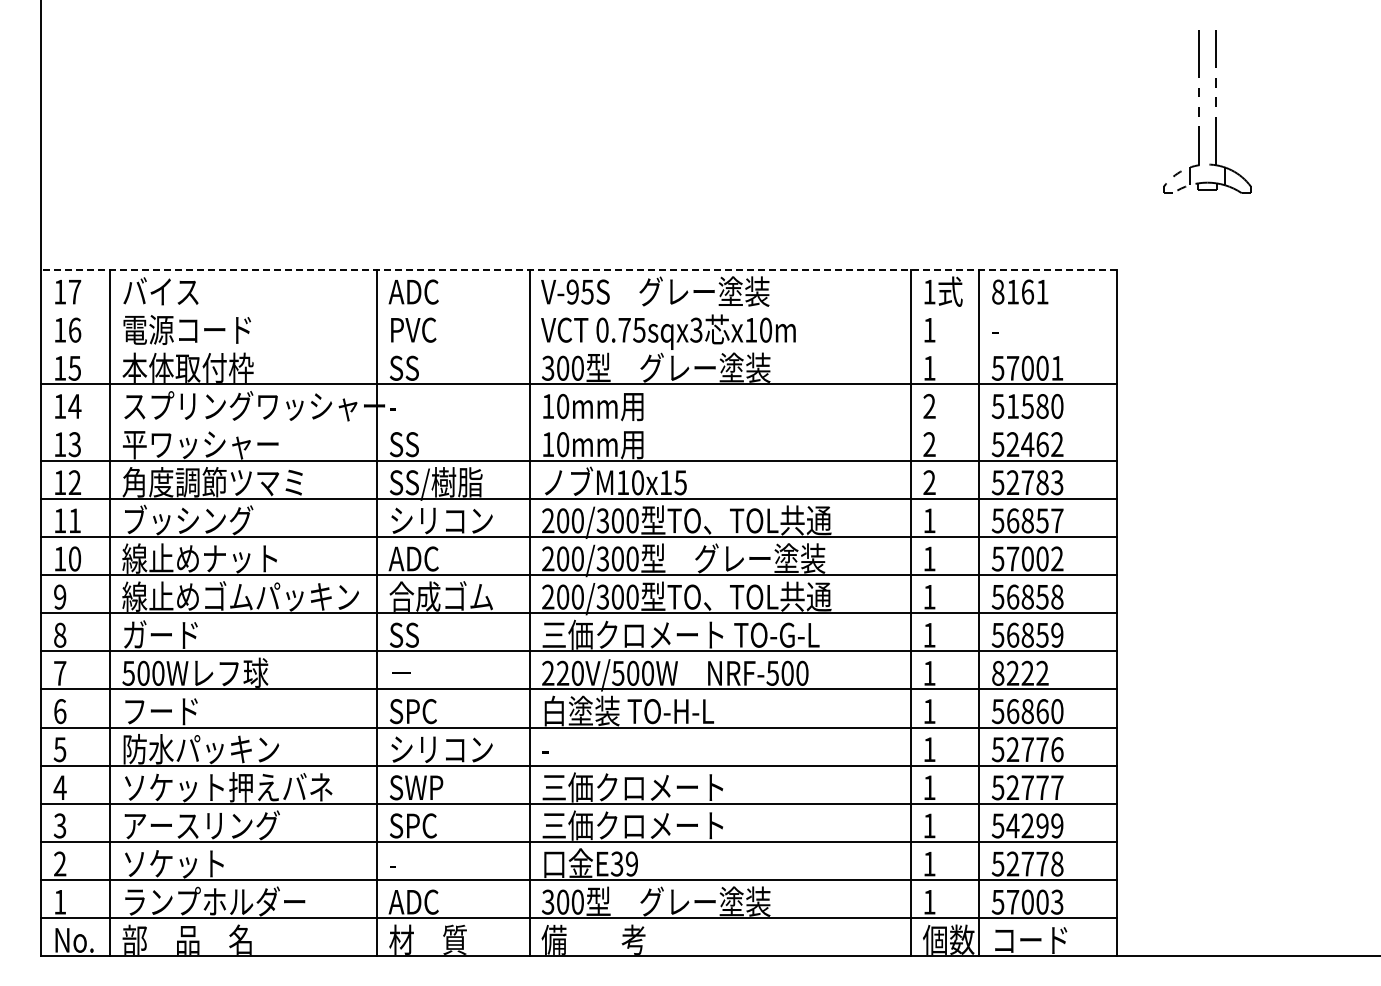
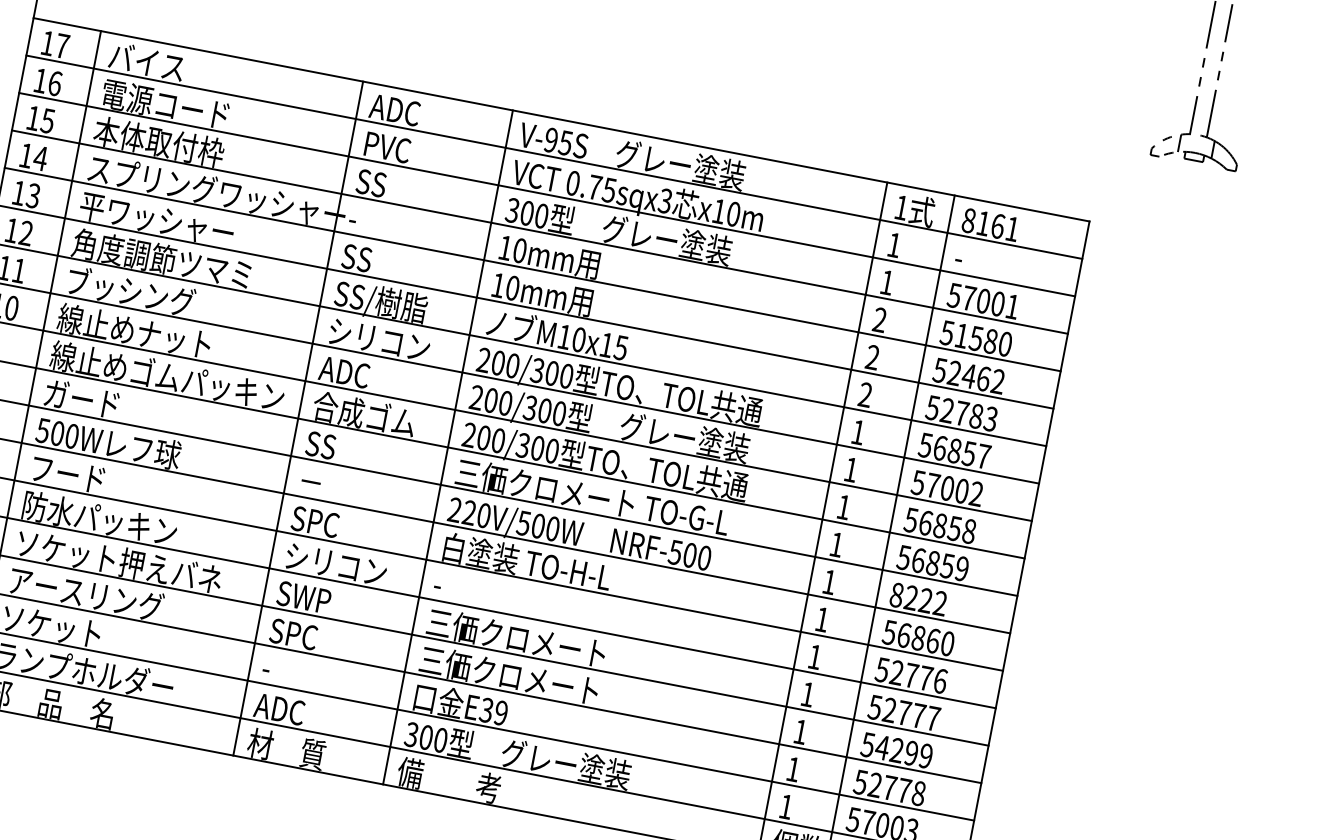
line: (579, 269) -> (562, 119), dashed -> solid
line: (578, 308) -> (553, 157), added
line: (578, 346) -> (546, 194), added
line: (578, 422) -> (532, 269), added

